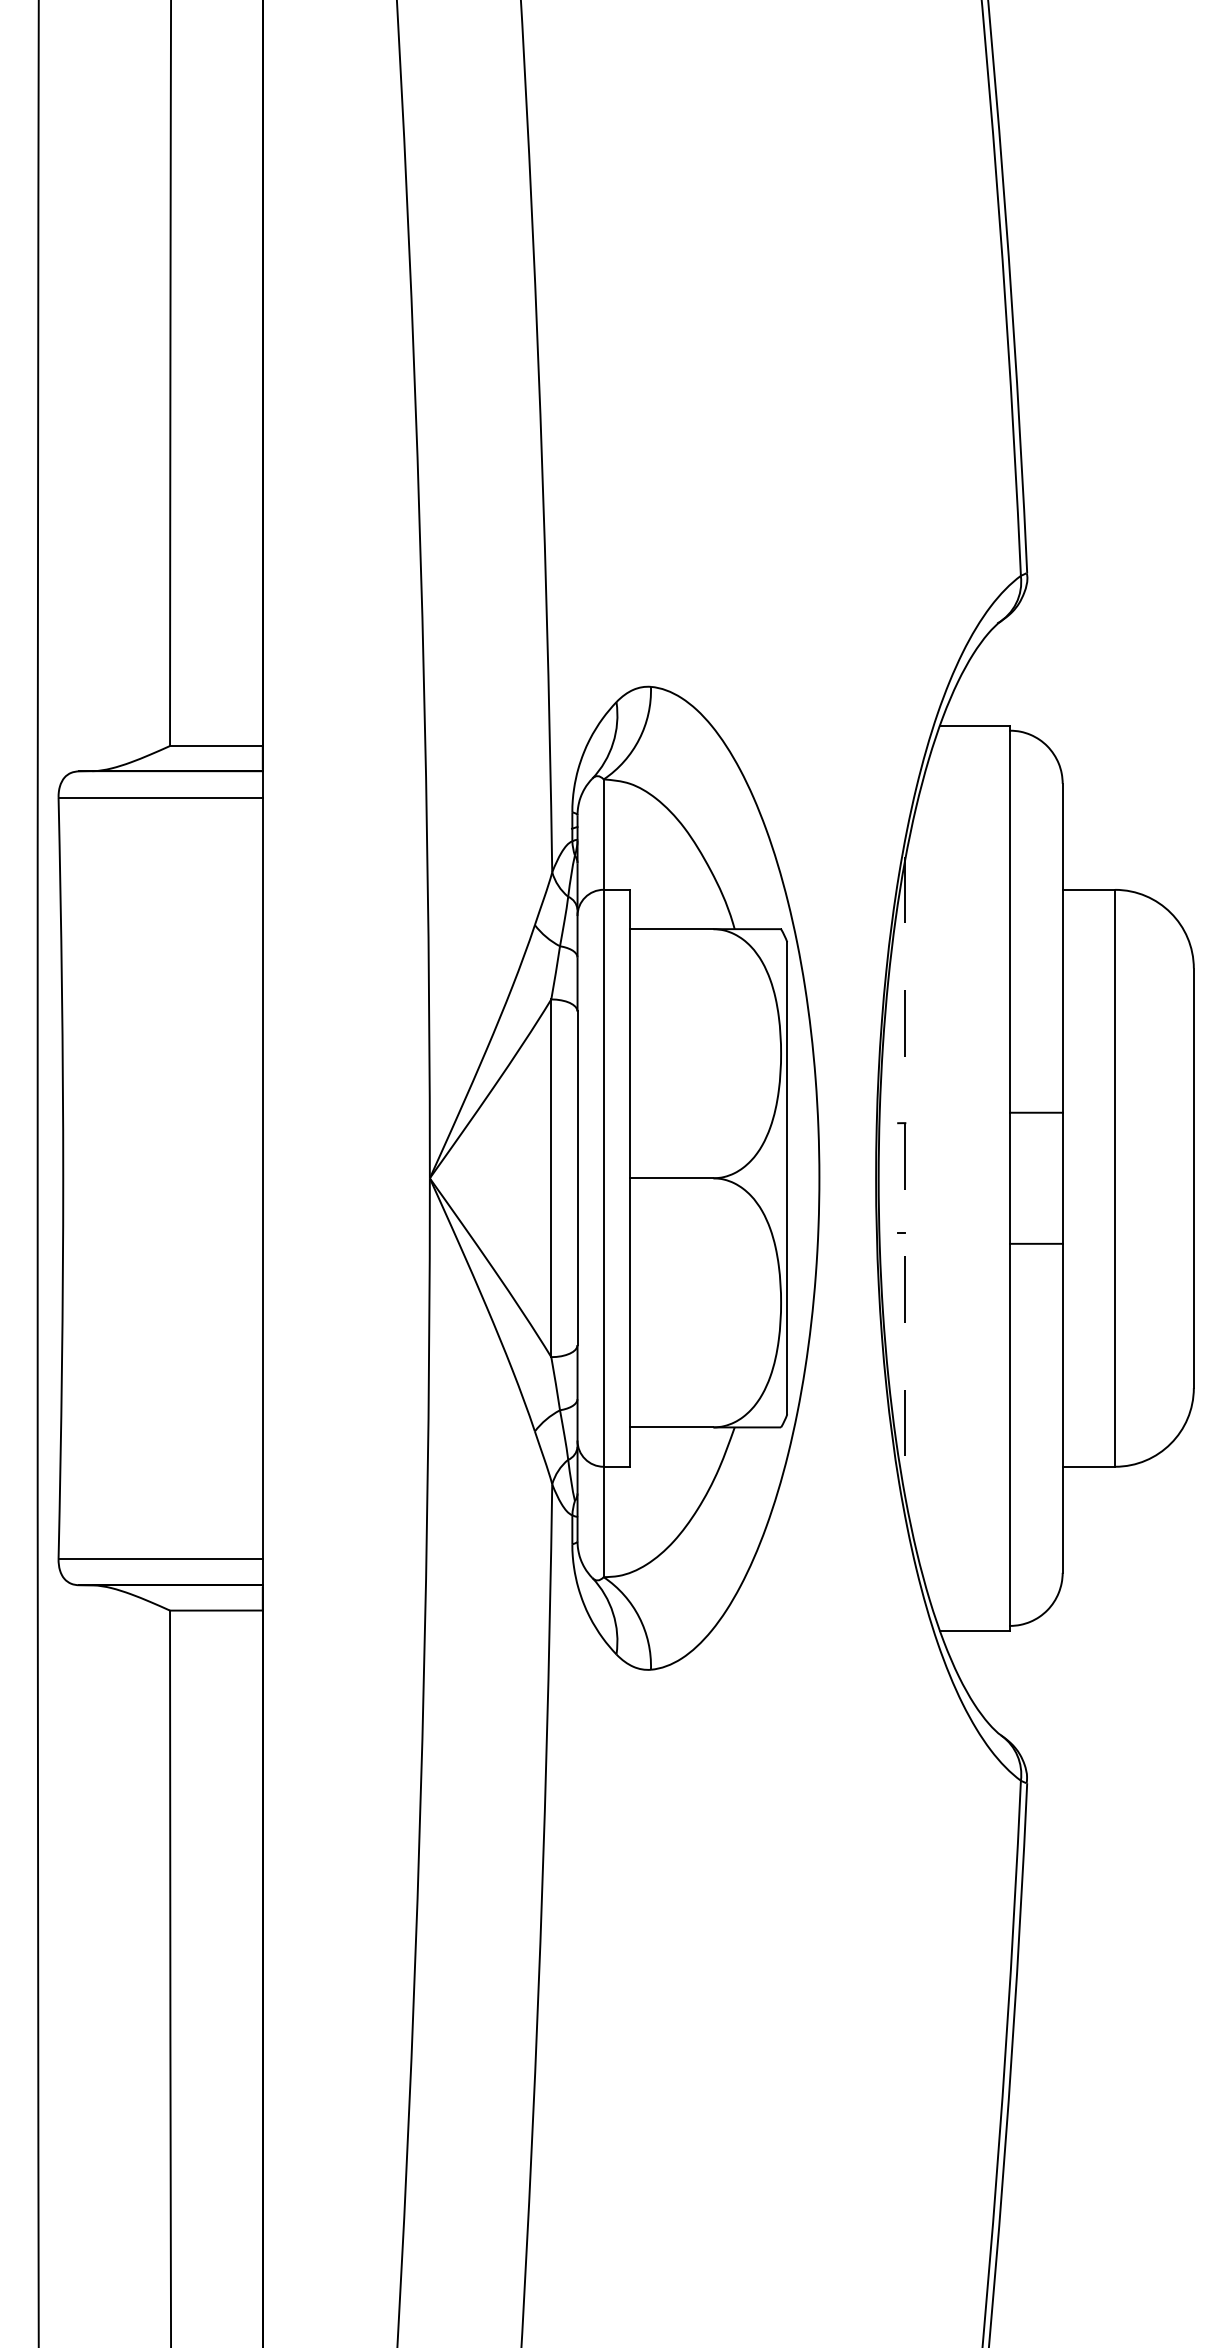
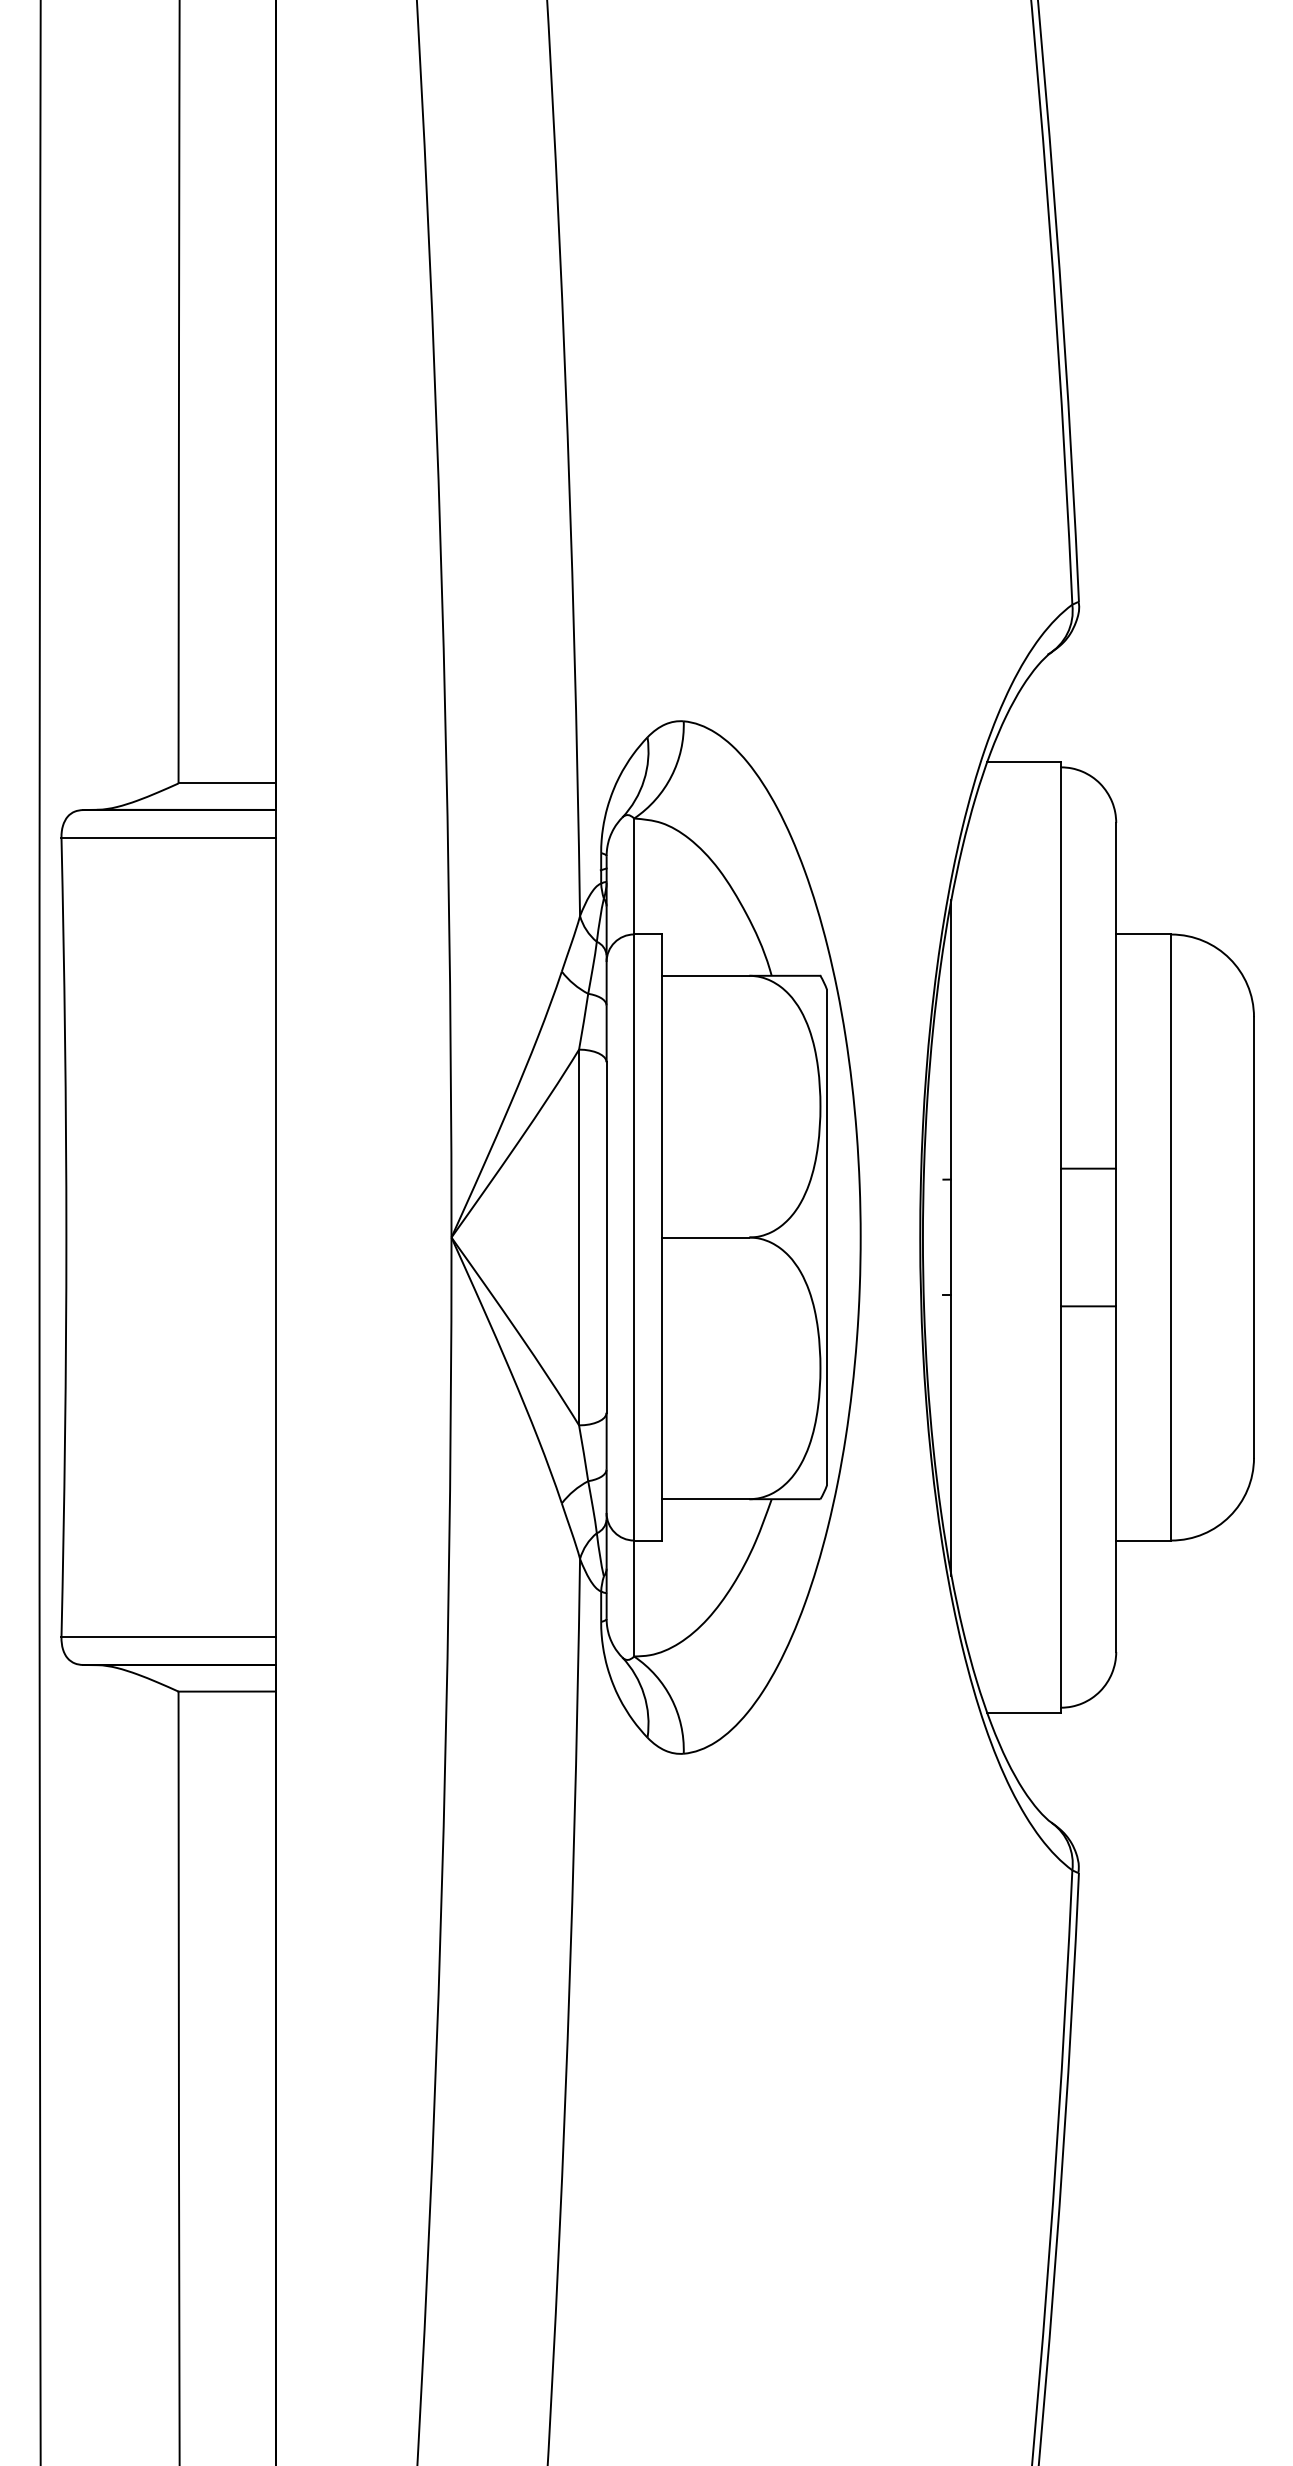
line: (904, 1178) -> (950, 1237), dashed -> solid

